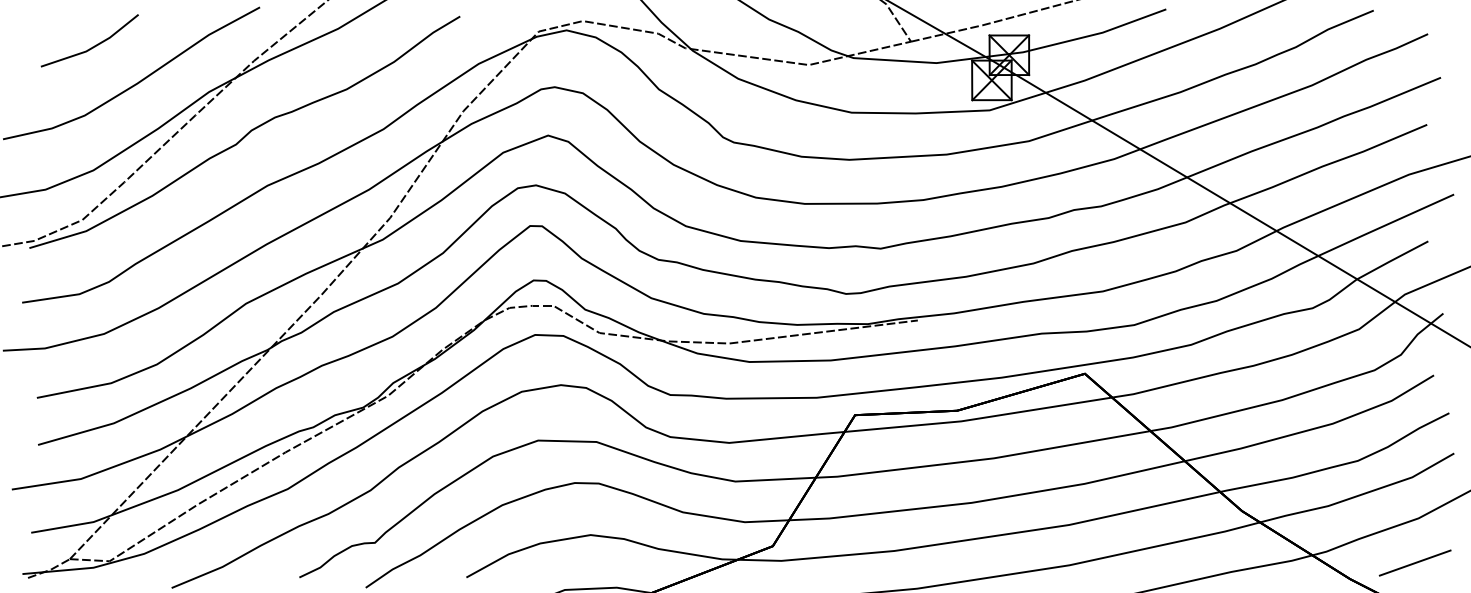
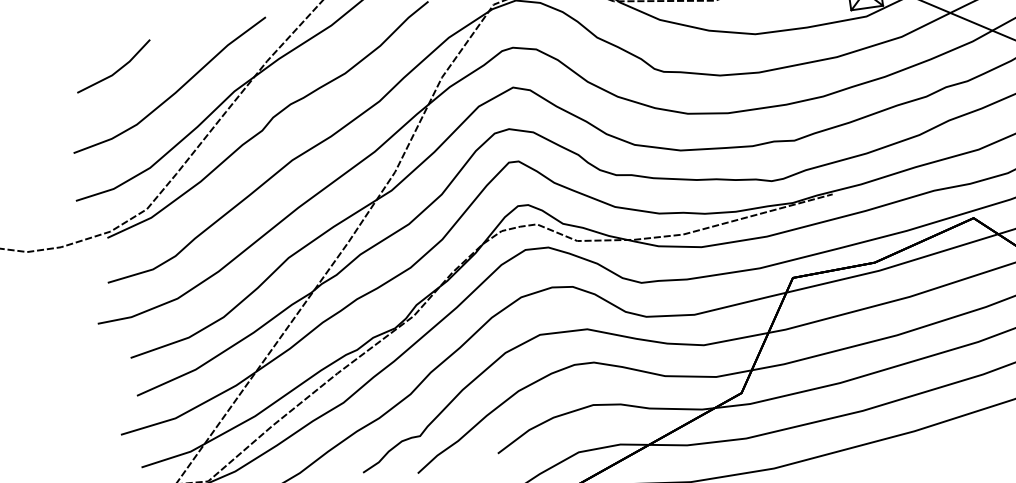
line: (92, 46) -> (116, 70), moved

